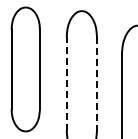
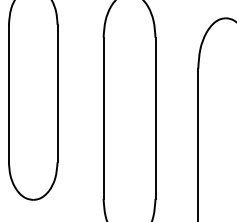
line: (66, 83) -> (103, 117), dashed -> solid
line: (96, 83) -> (154, 117), dashed -> solid

